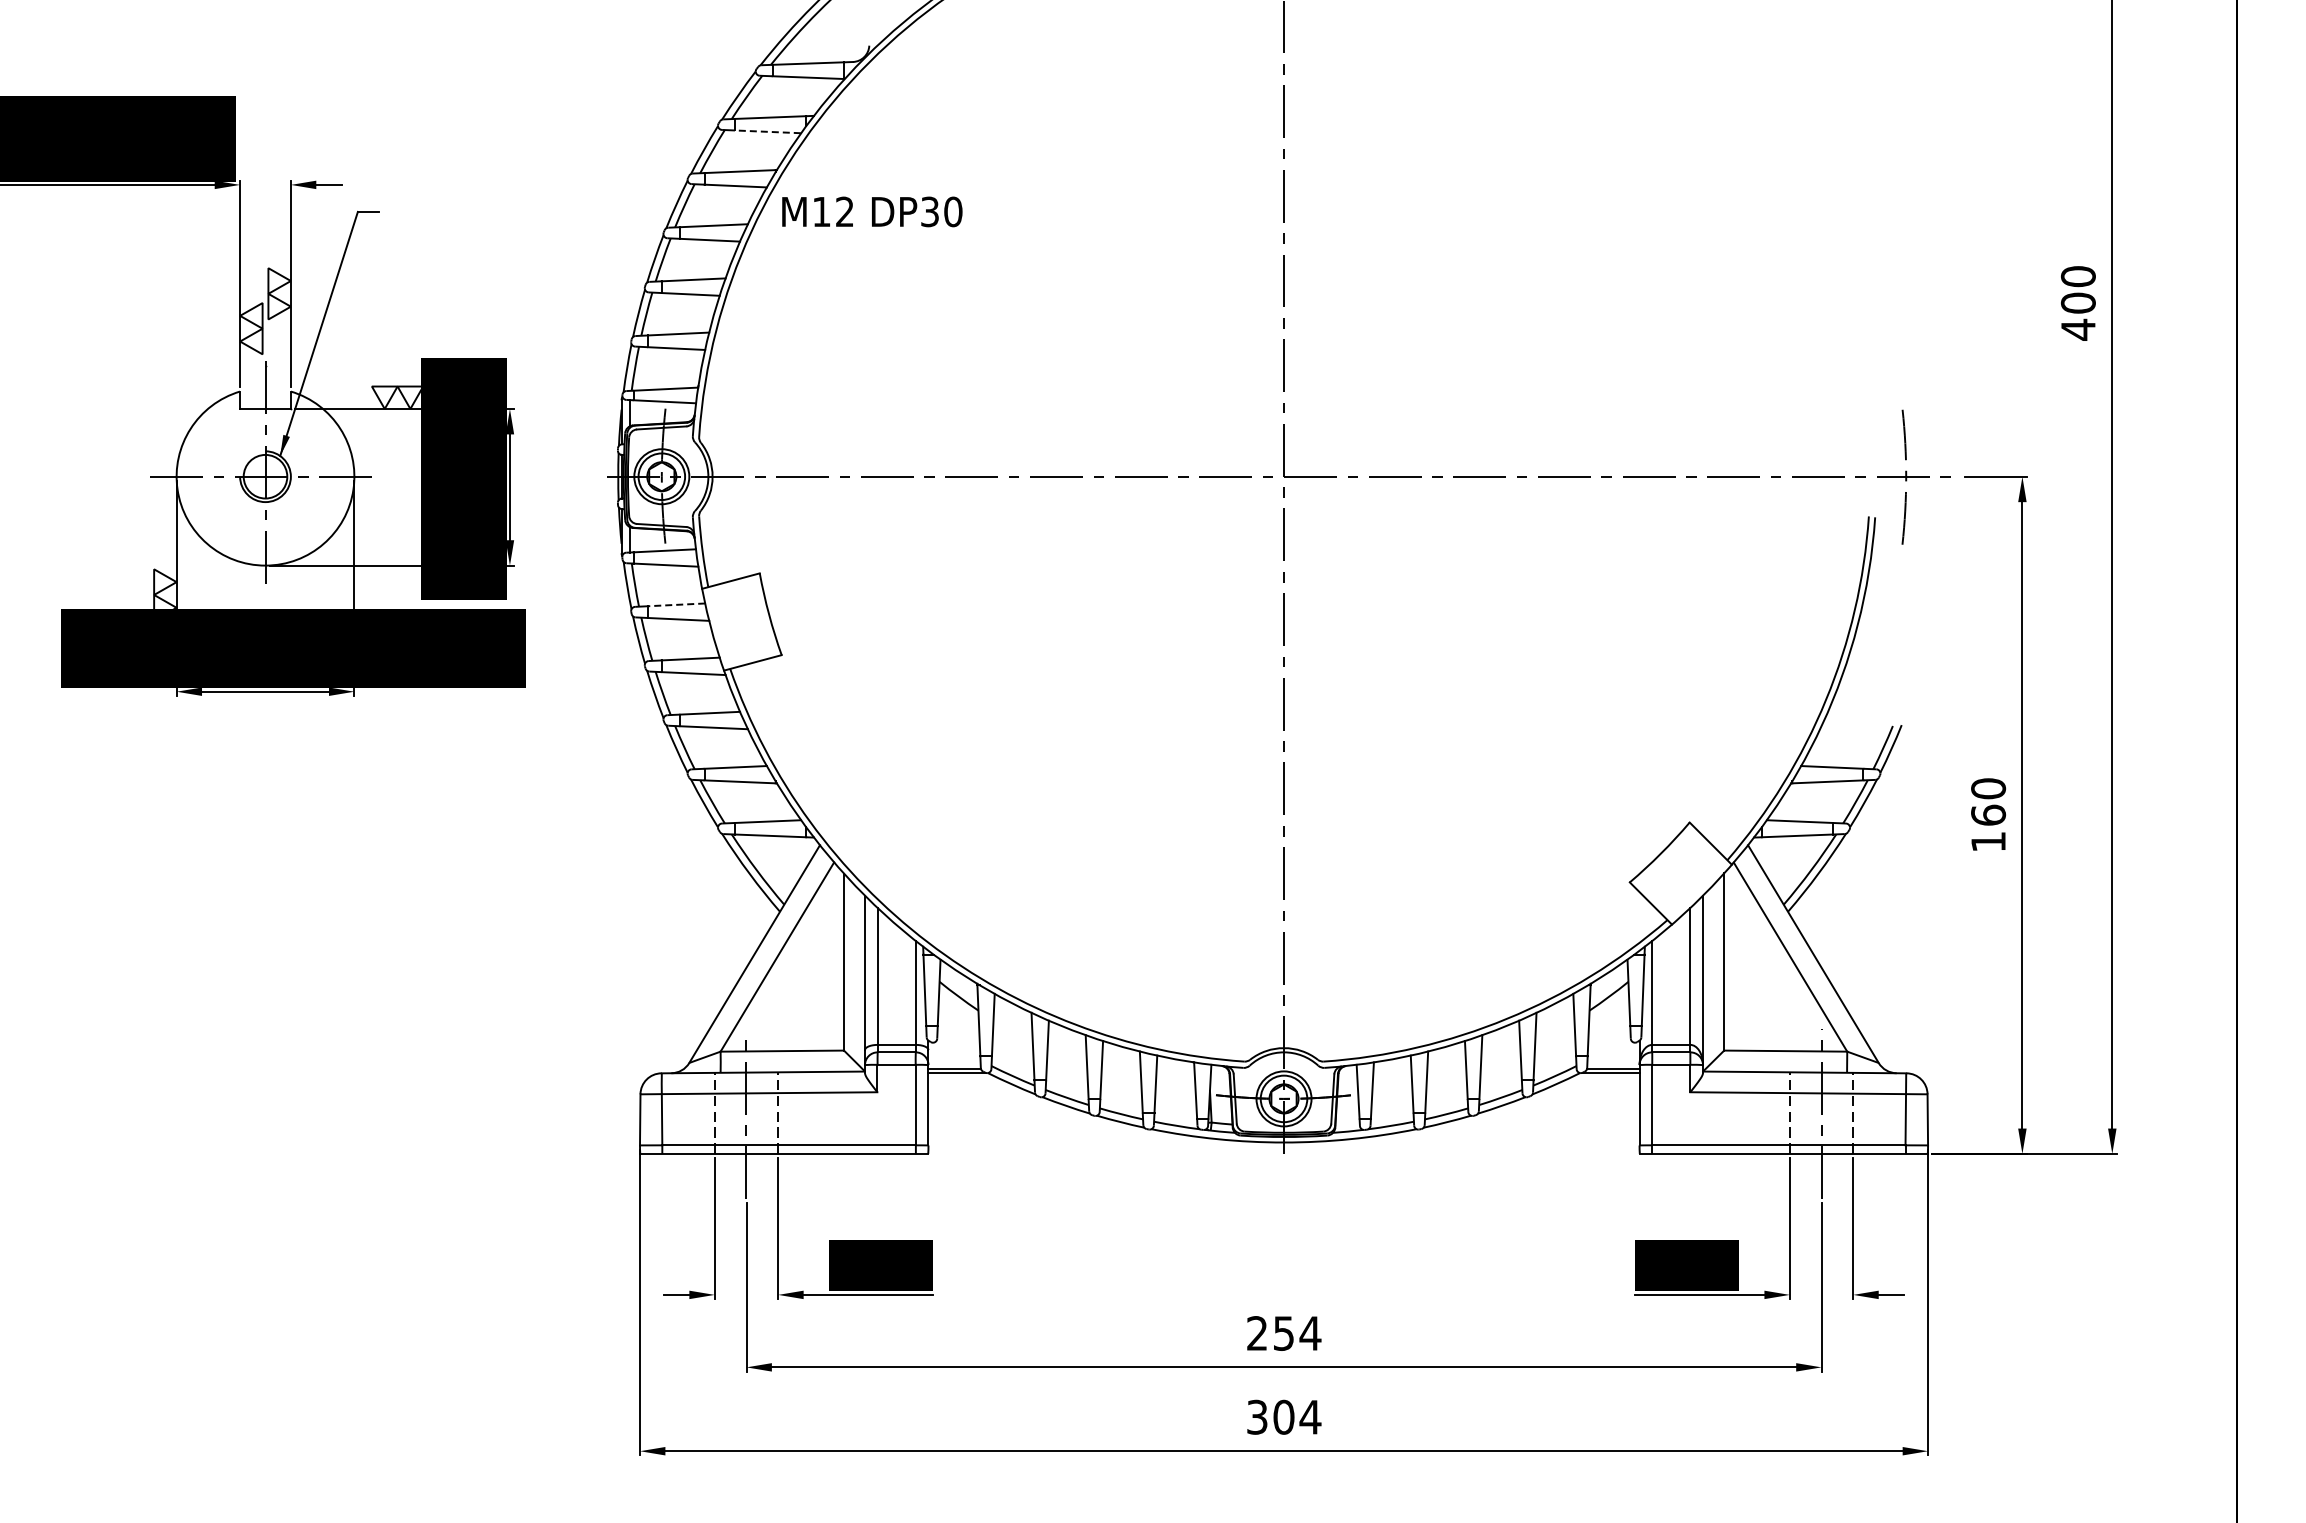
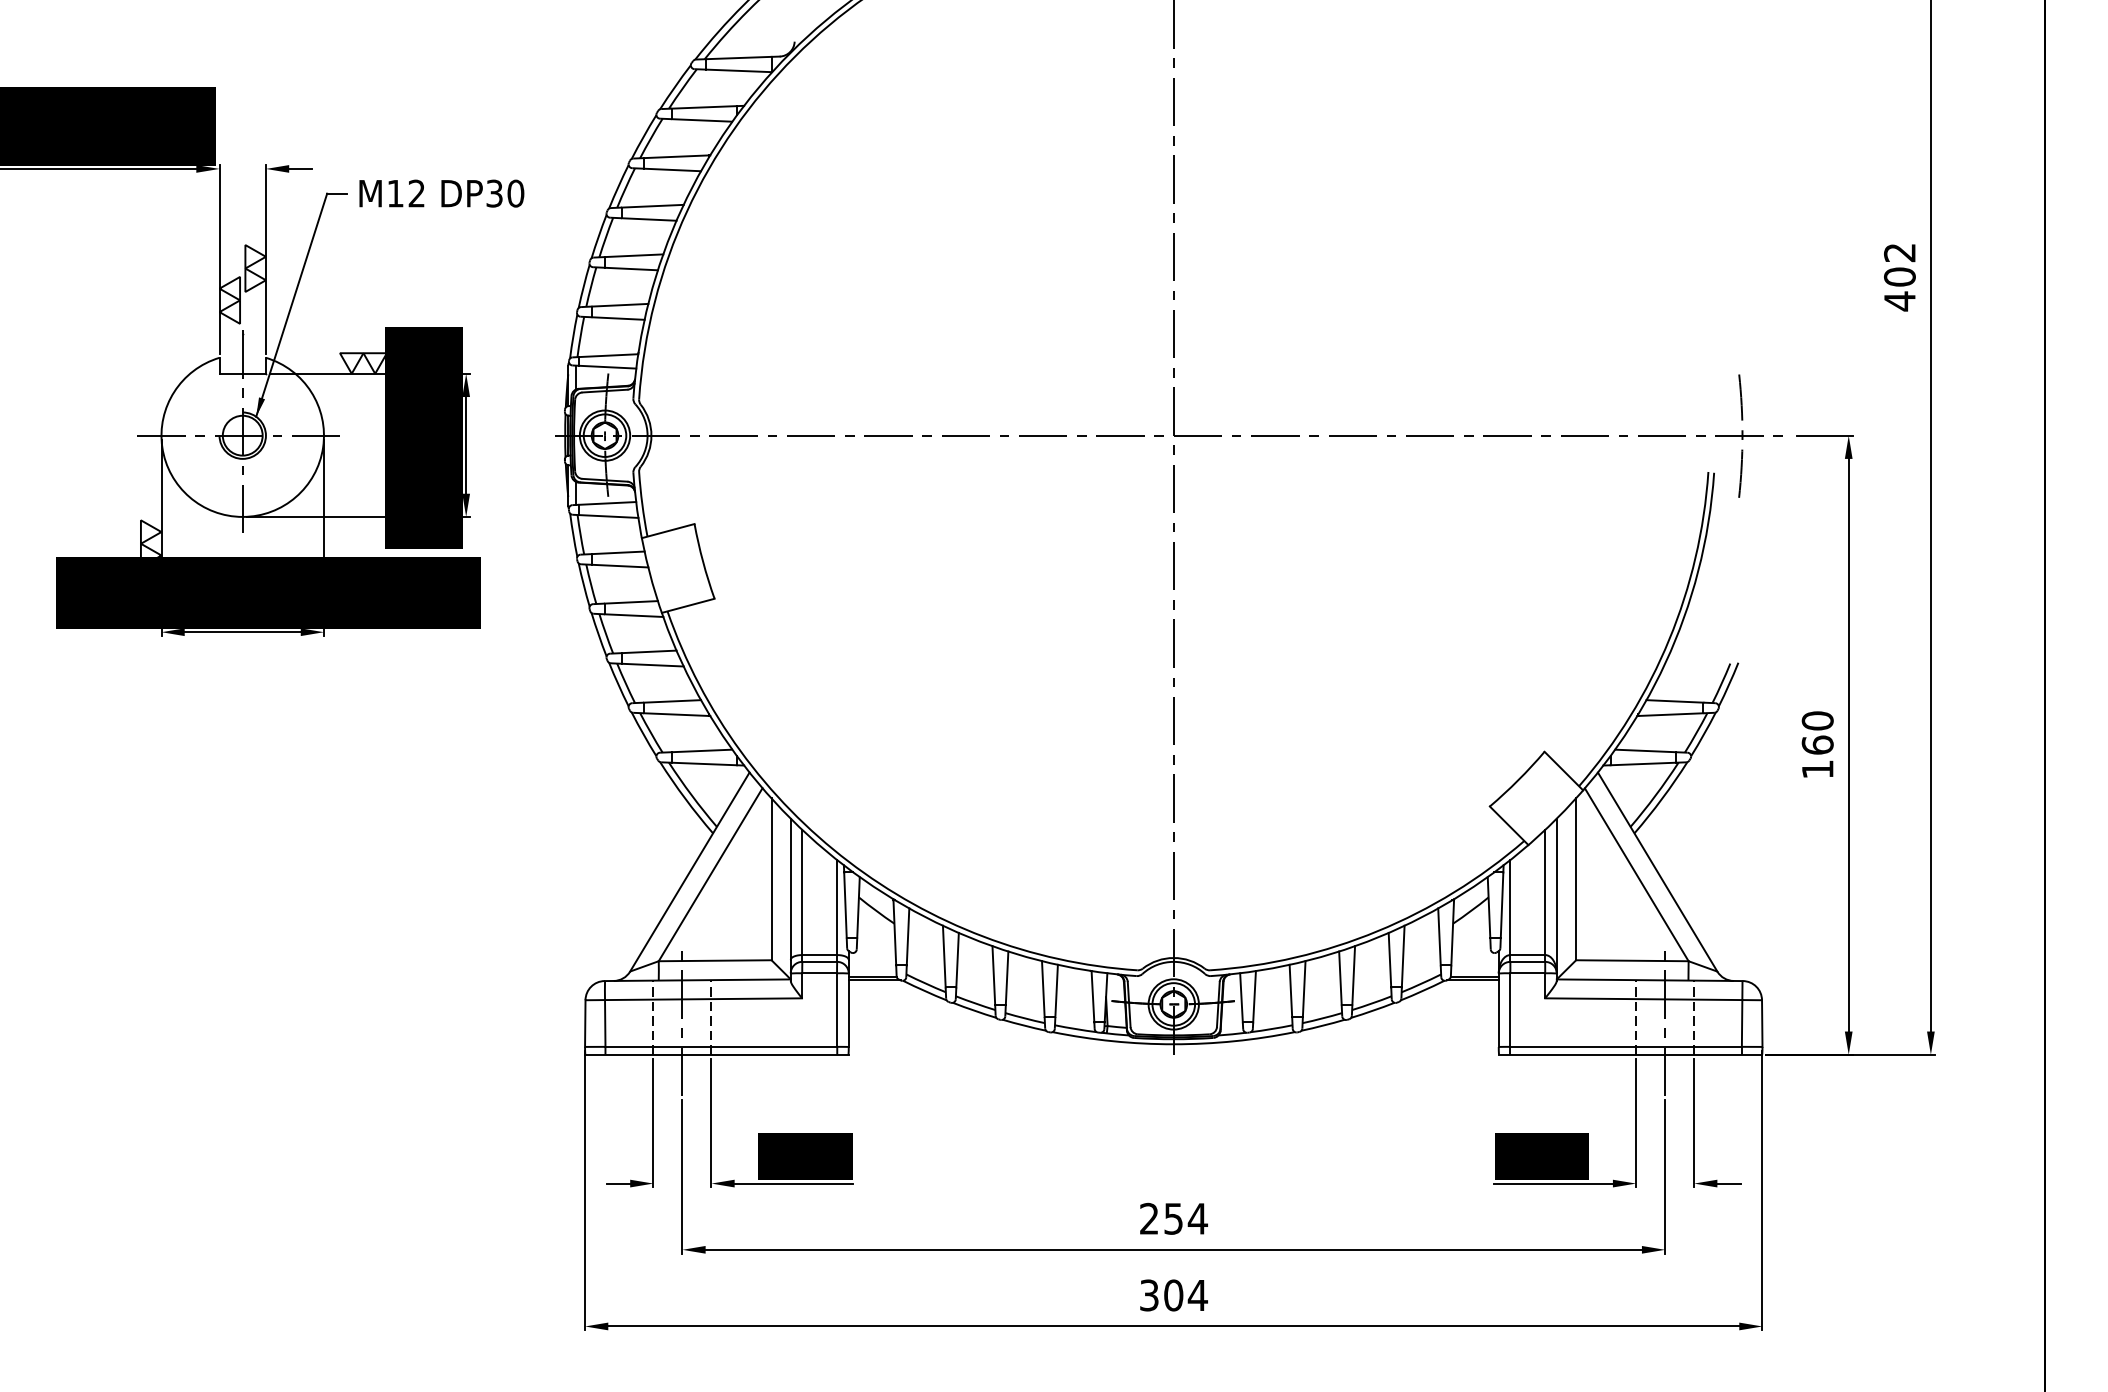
line: (767, 131) -> (701, 120), dashed -> solid
text: (872, 211) -> (442, 193), moved
text: (2078, 276) -> (1899, 252), 400 -> 402
line: (676, 604) -> (618, 552), dashed -> solid

